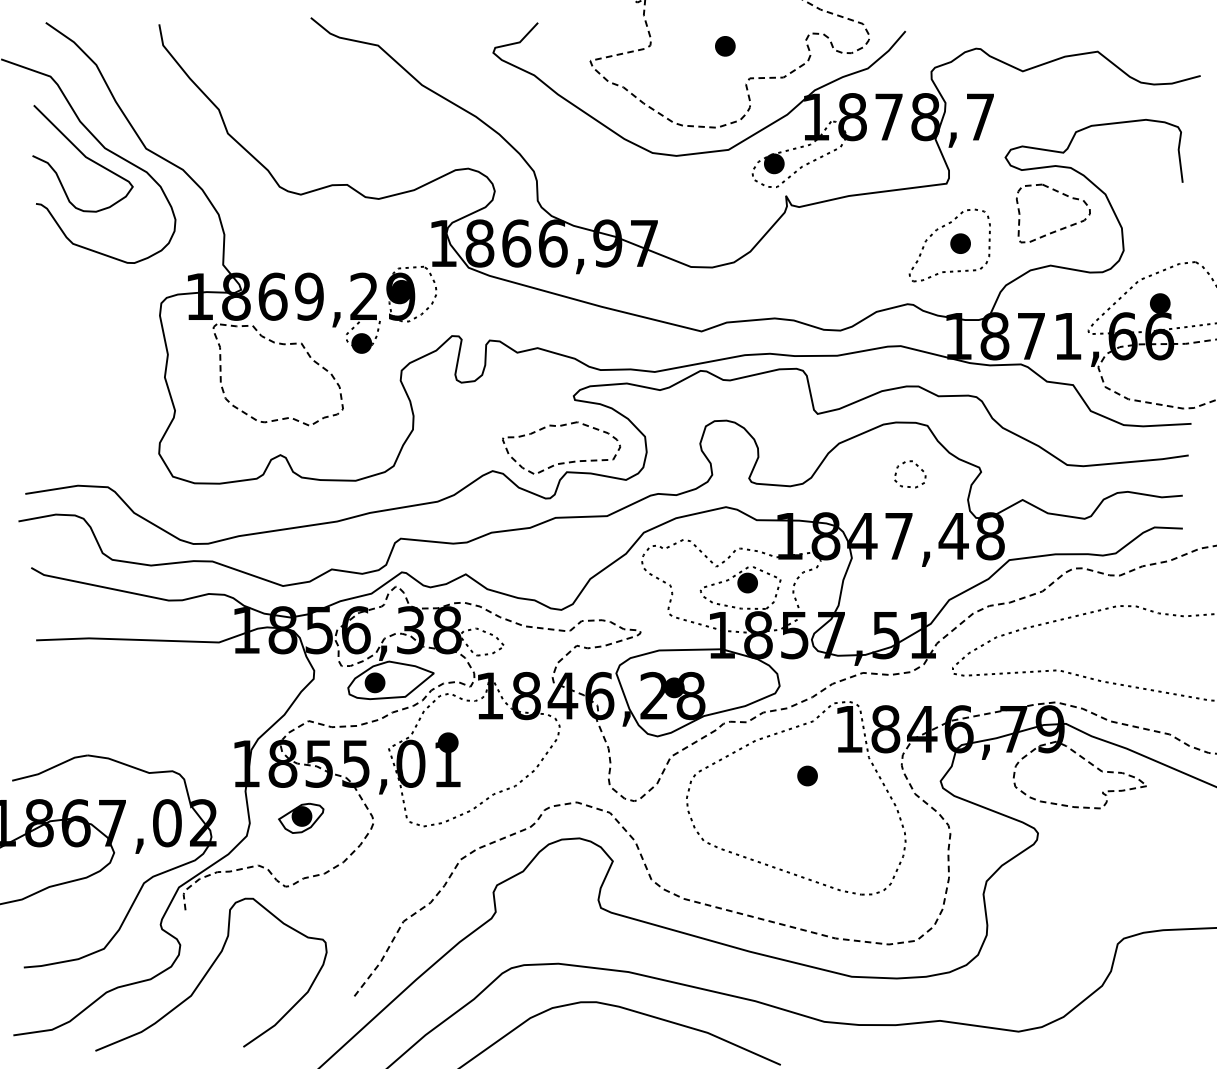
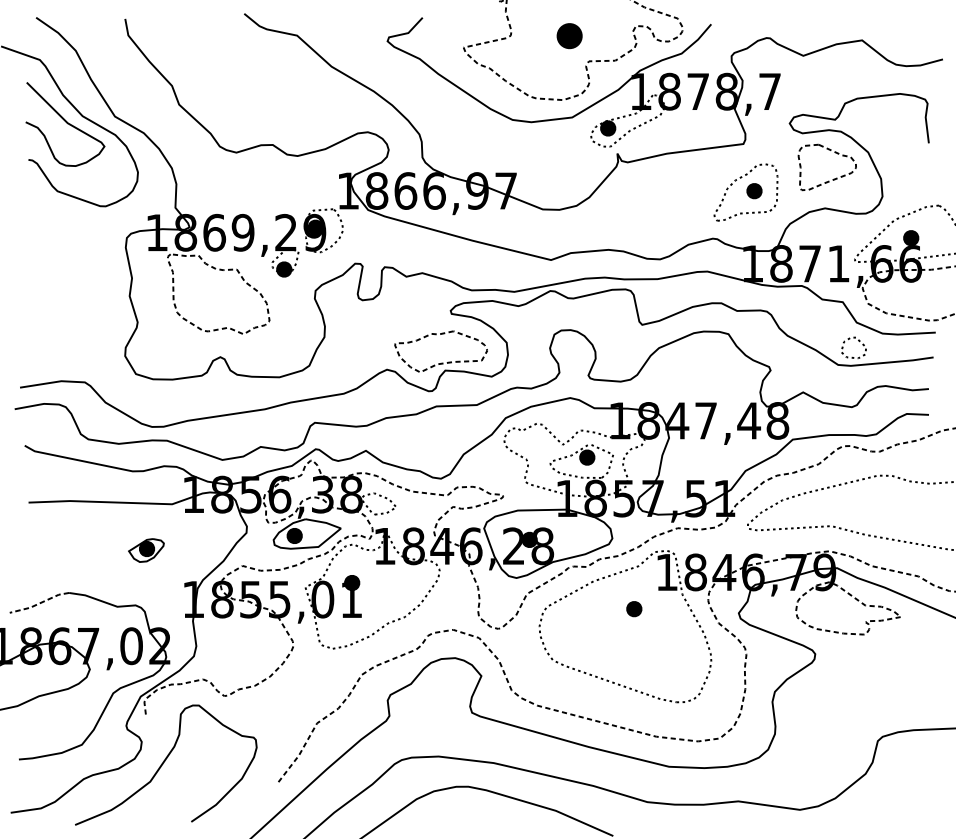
part: (725, 46) -> (569, 36), size x1.6
part: (916, 466) -> (858, 341), moved
line: (50, 768) -> (39, 603), solid -> dashed
part: (301, 817) -> (146, 549), moved

